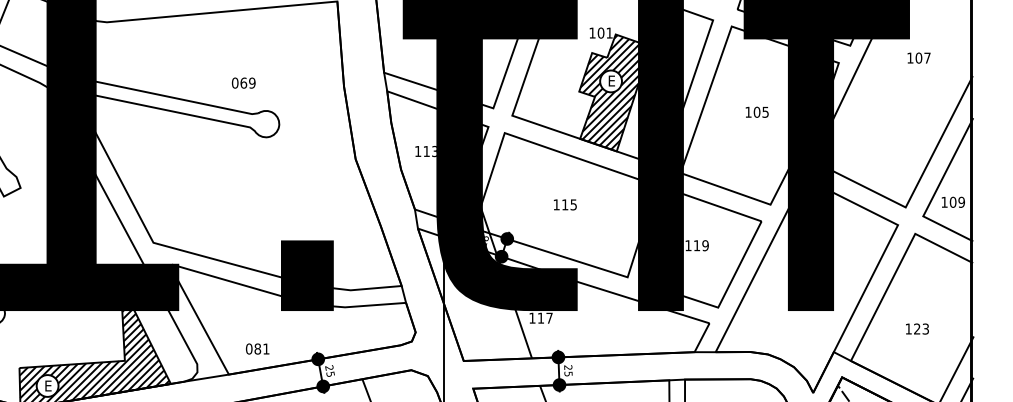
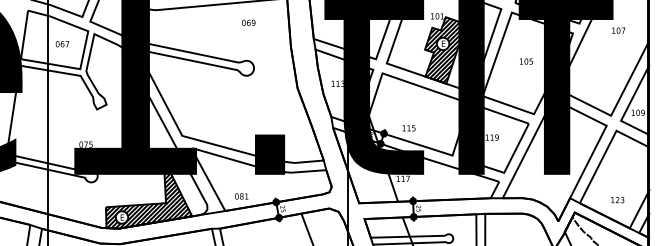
text: (243, 82) -> (248, 22), moved
text: (564, 205) -> (408, 128), moved
text: (917, 329) -> (617, 200), moved

